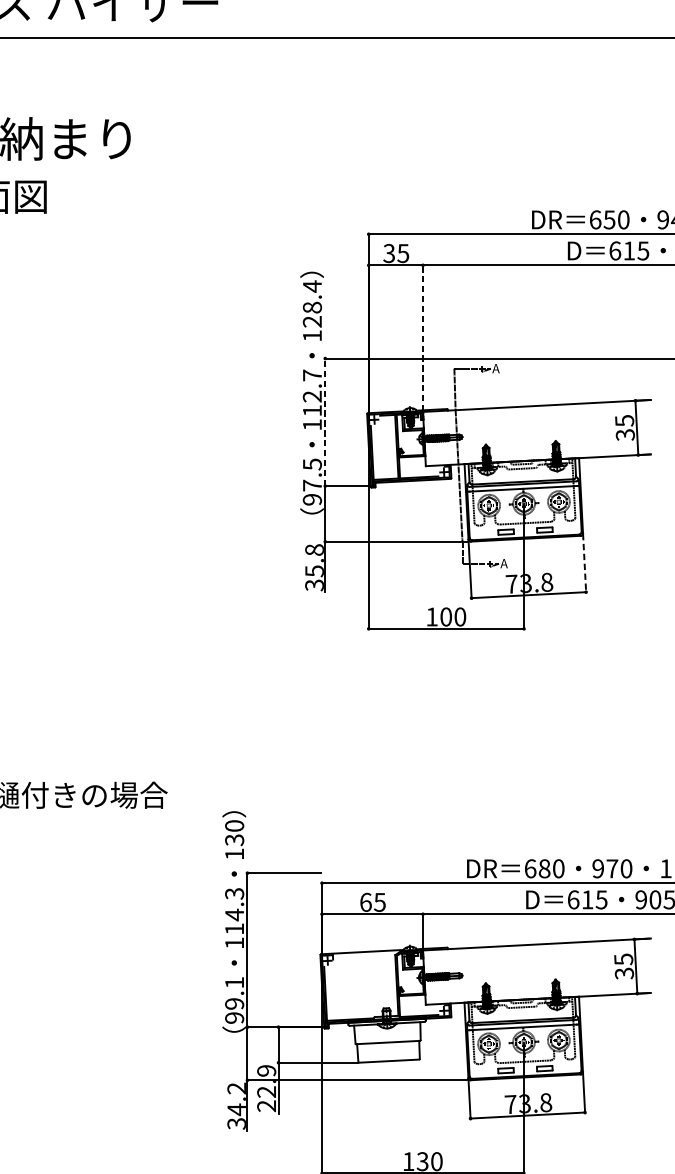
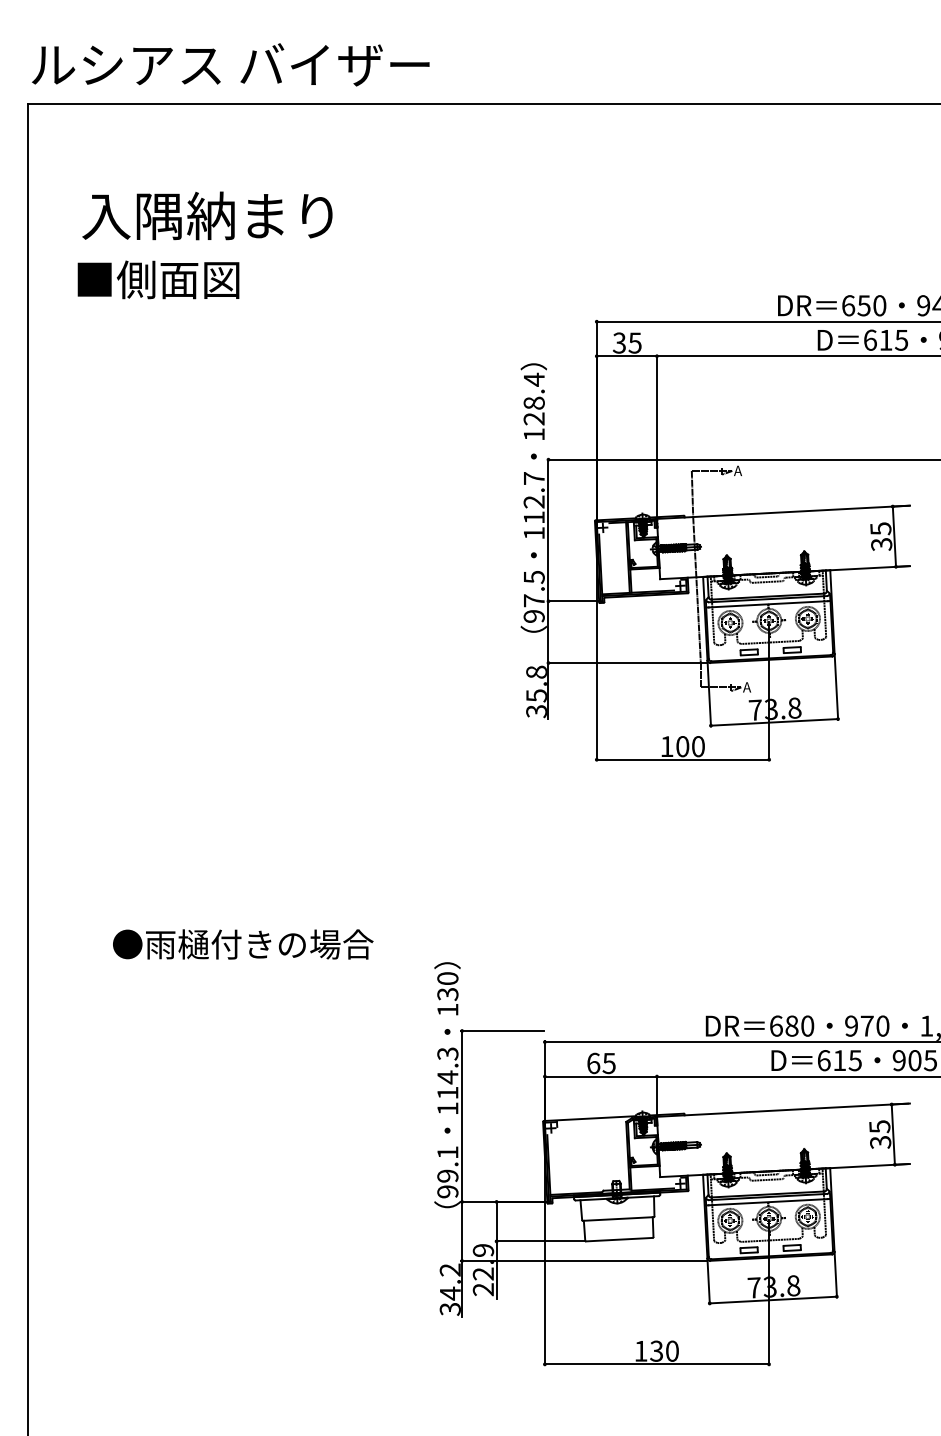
line: (422, 337) -> (656, 436), dashed -> solid
line: (325, 422) -> (548, 530), dashed -> solid
line: (584, 563) -> (836, 687), dashed -> solid

